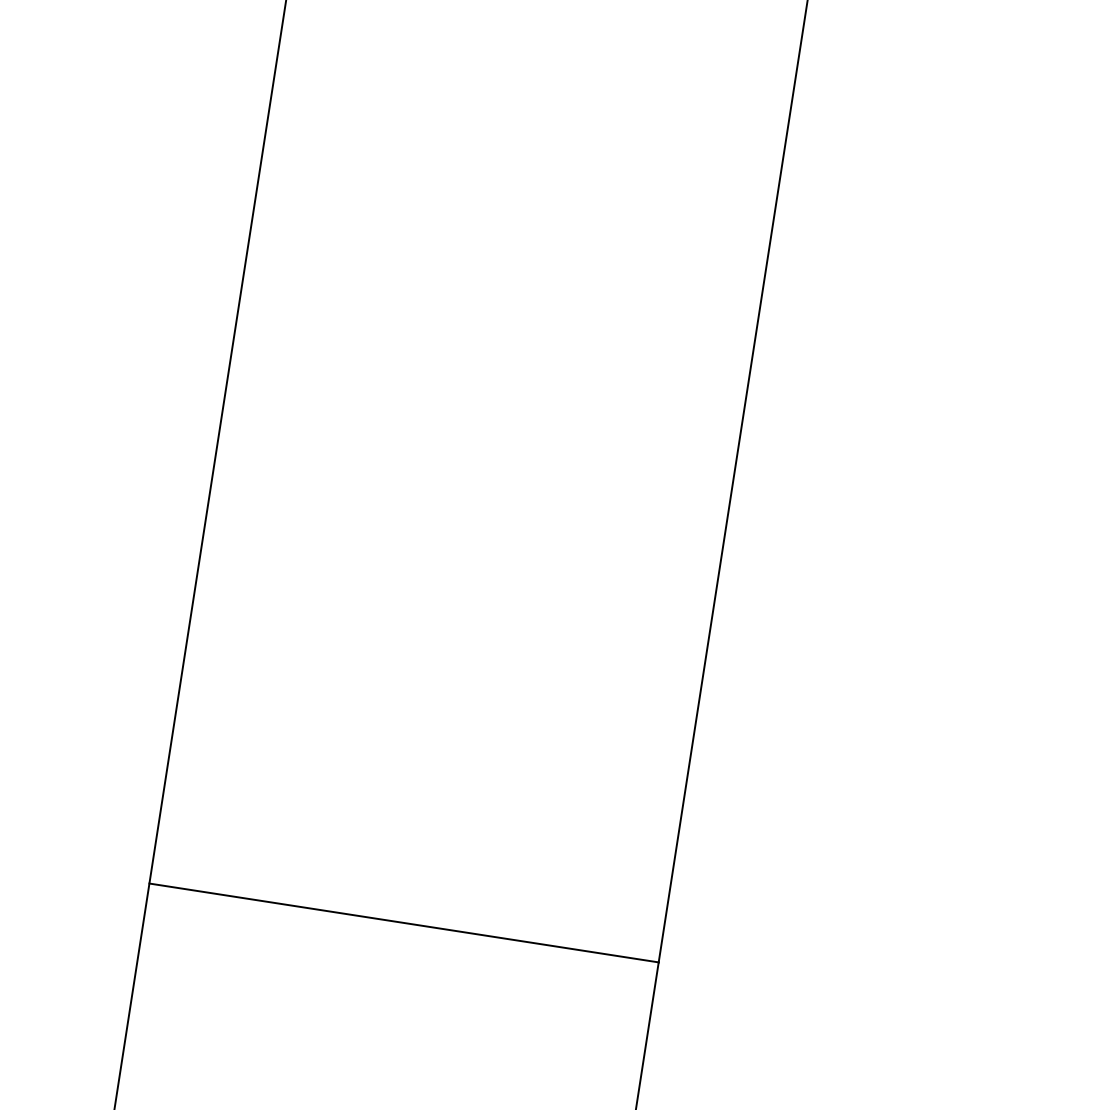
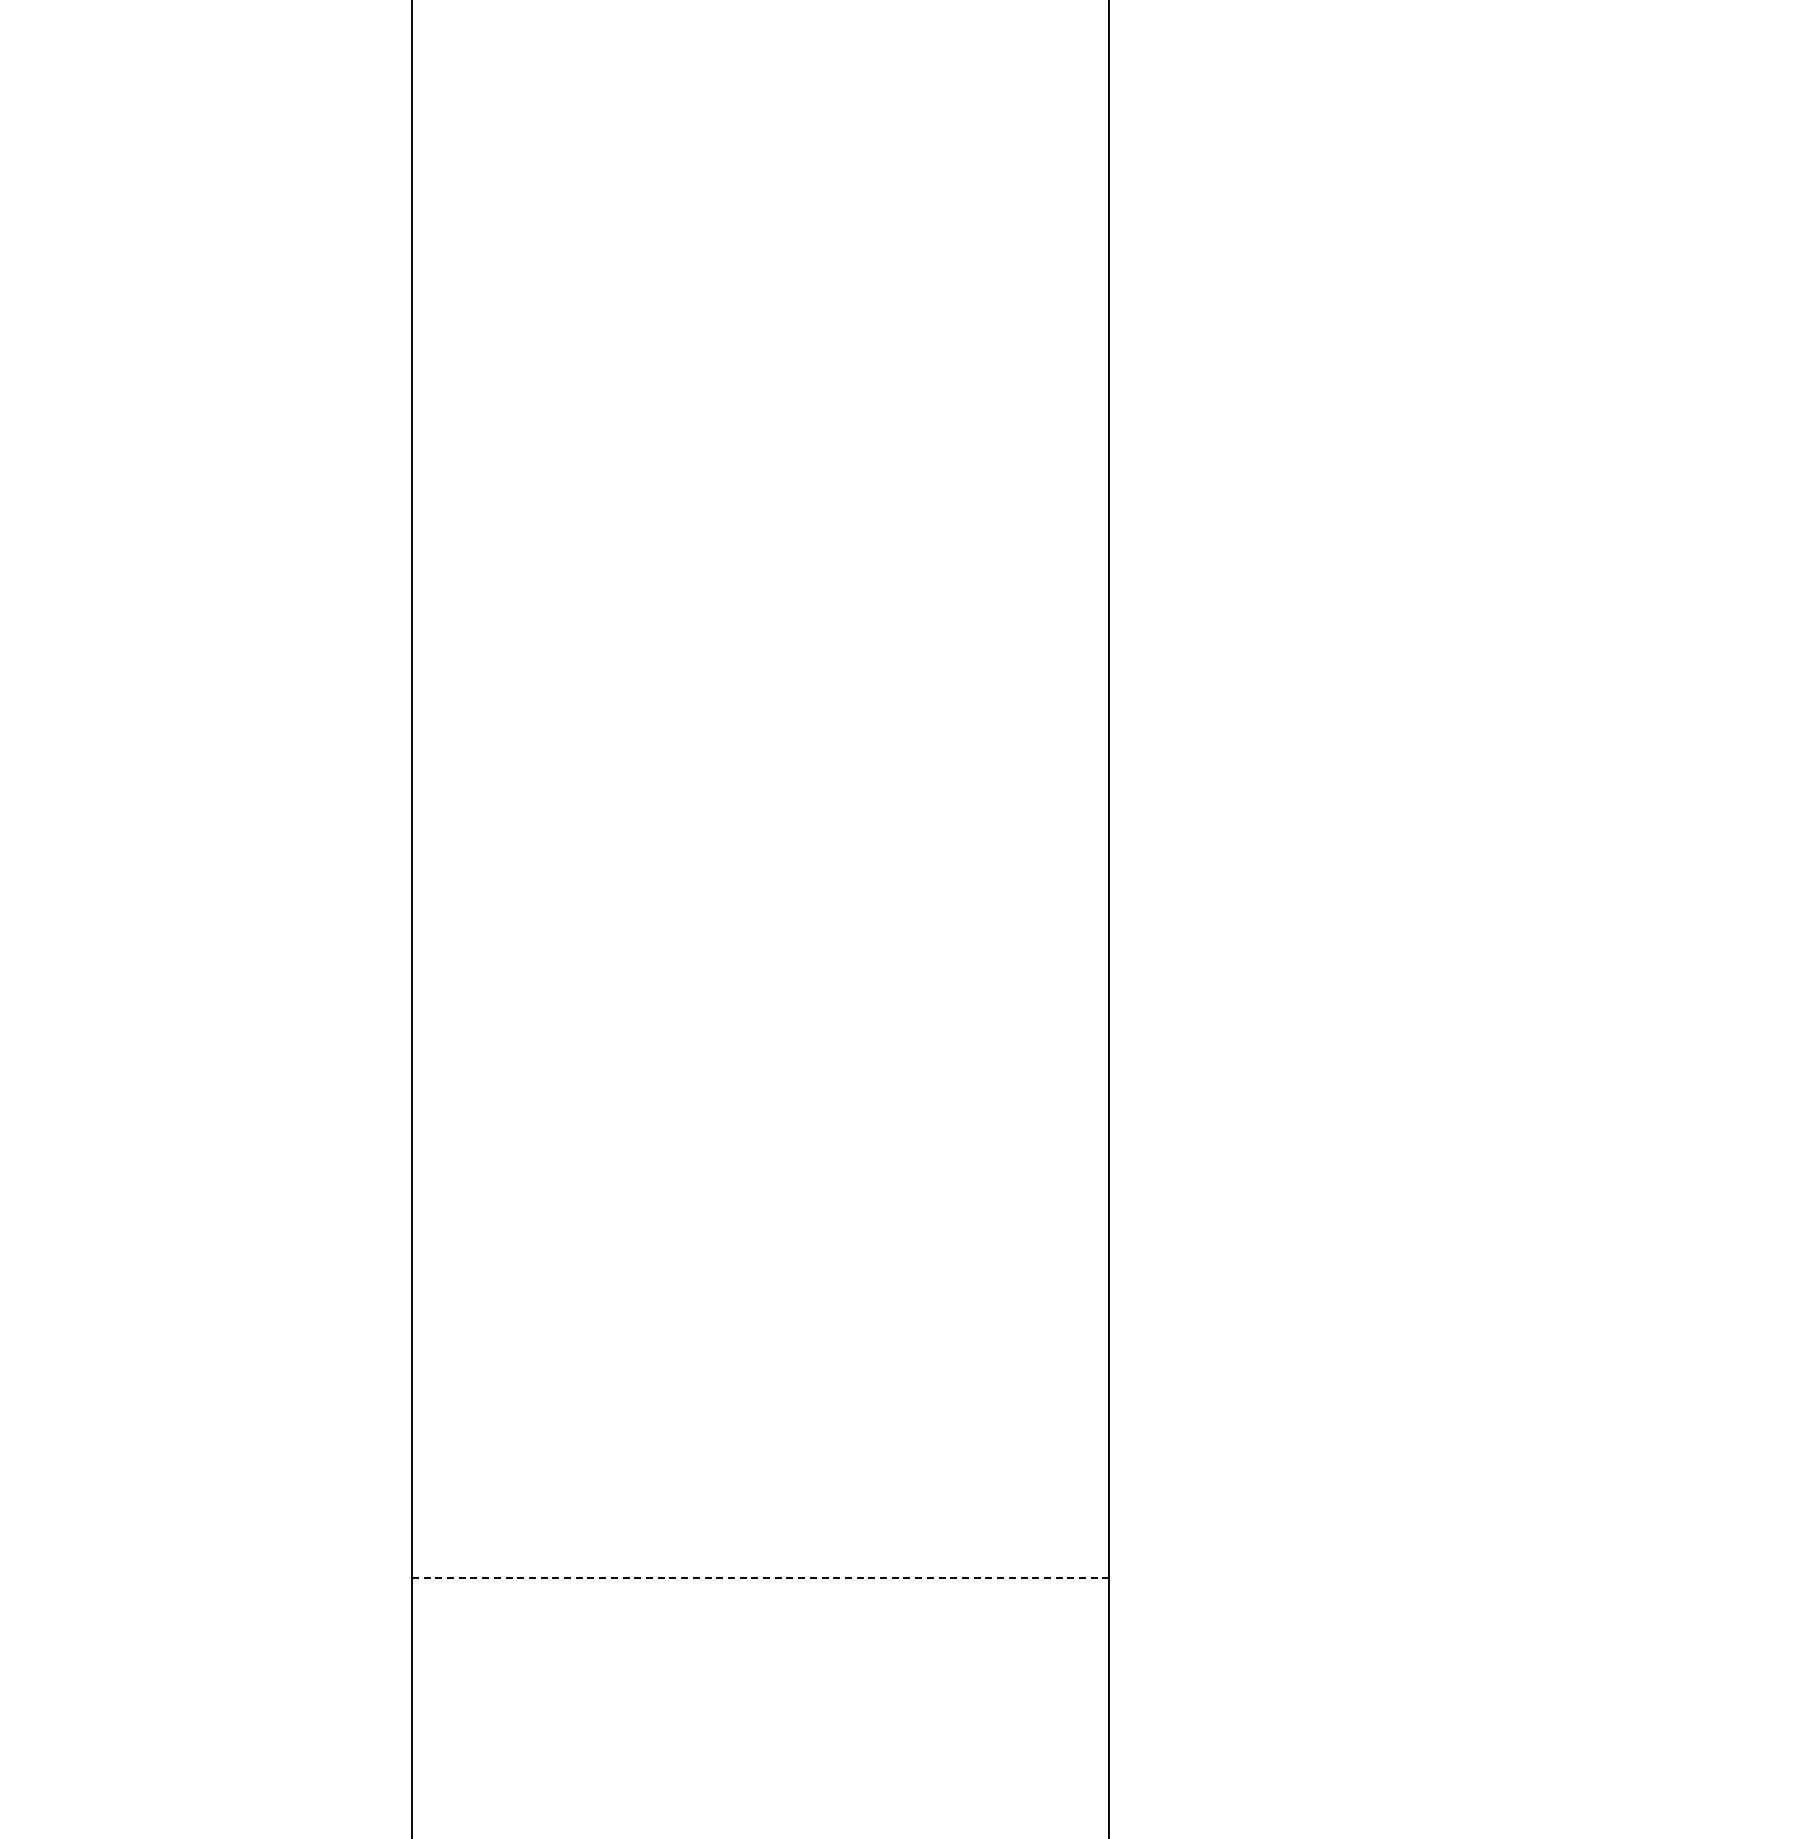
line: (403, 922) -> (760, 1577), solid -> dashed

